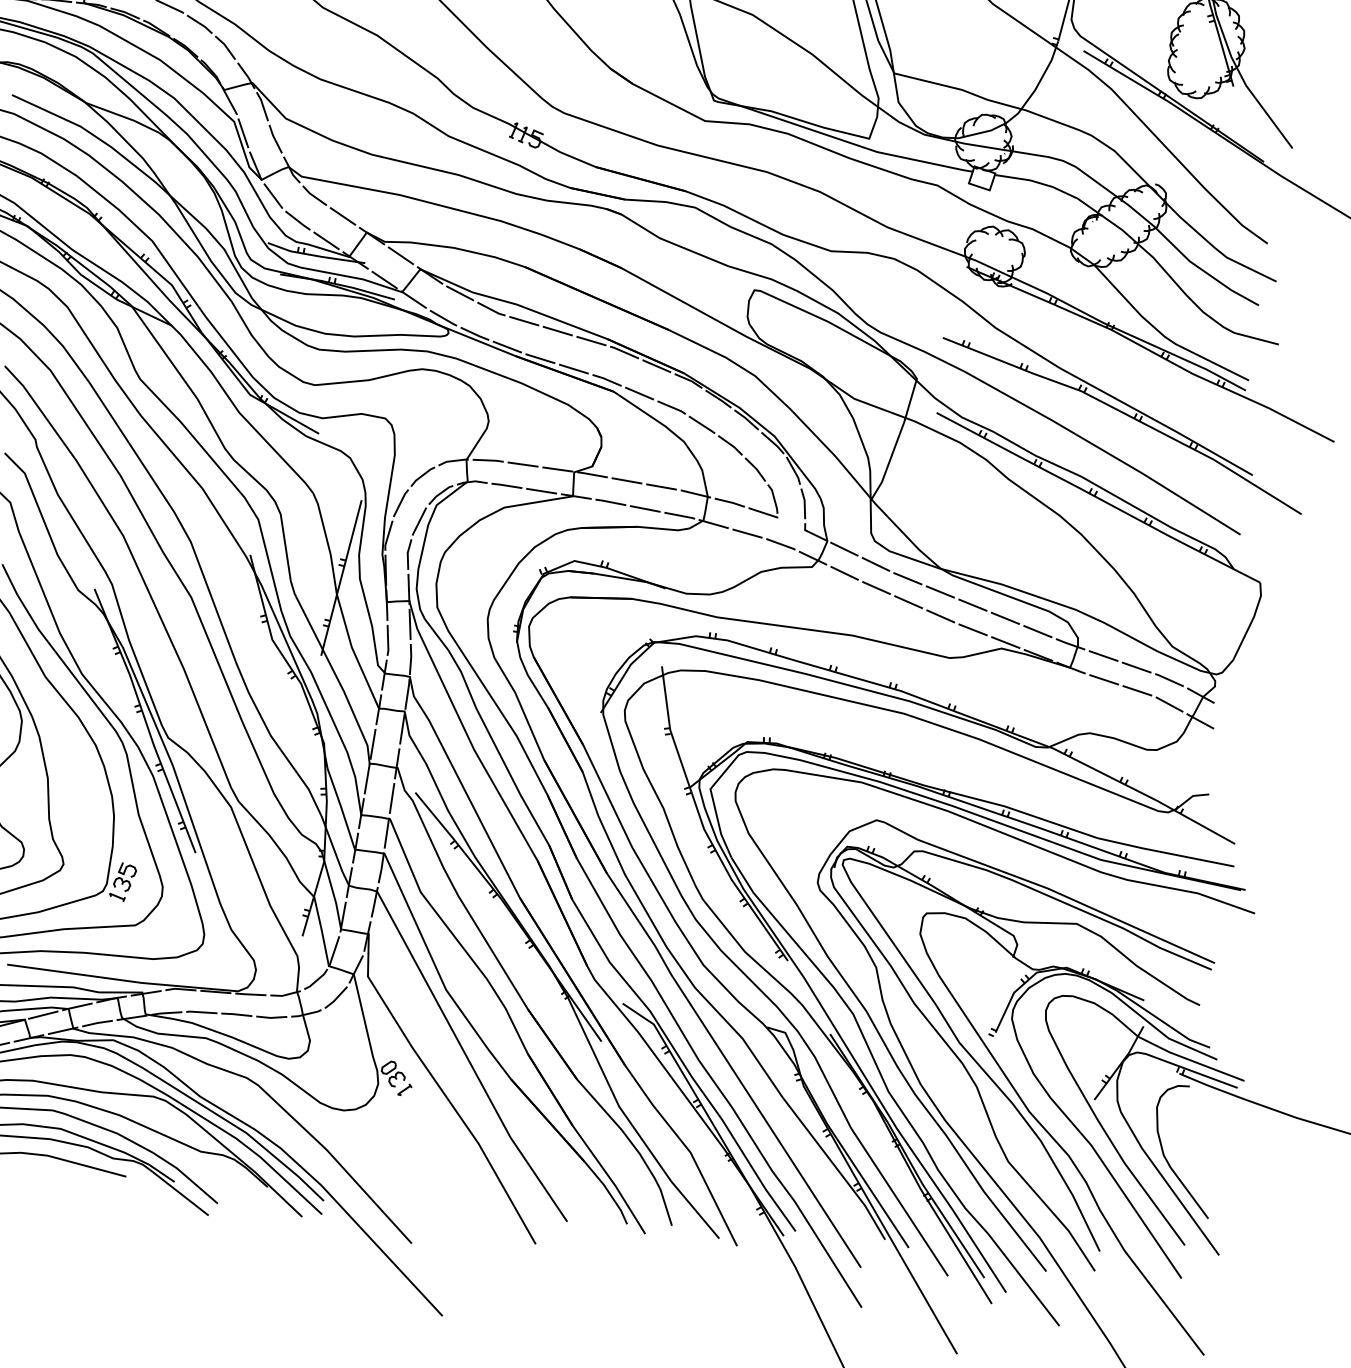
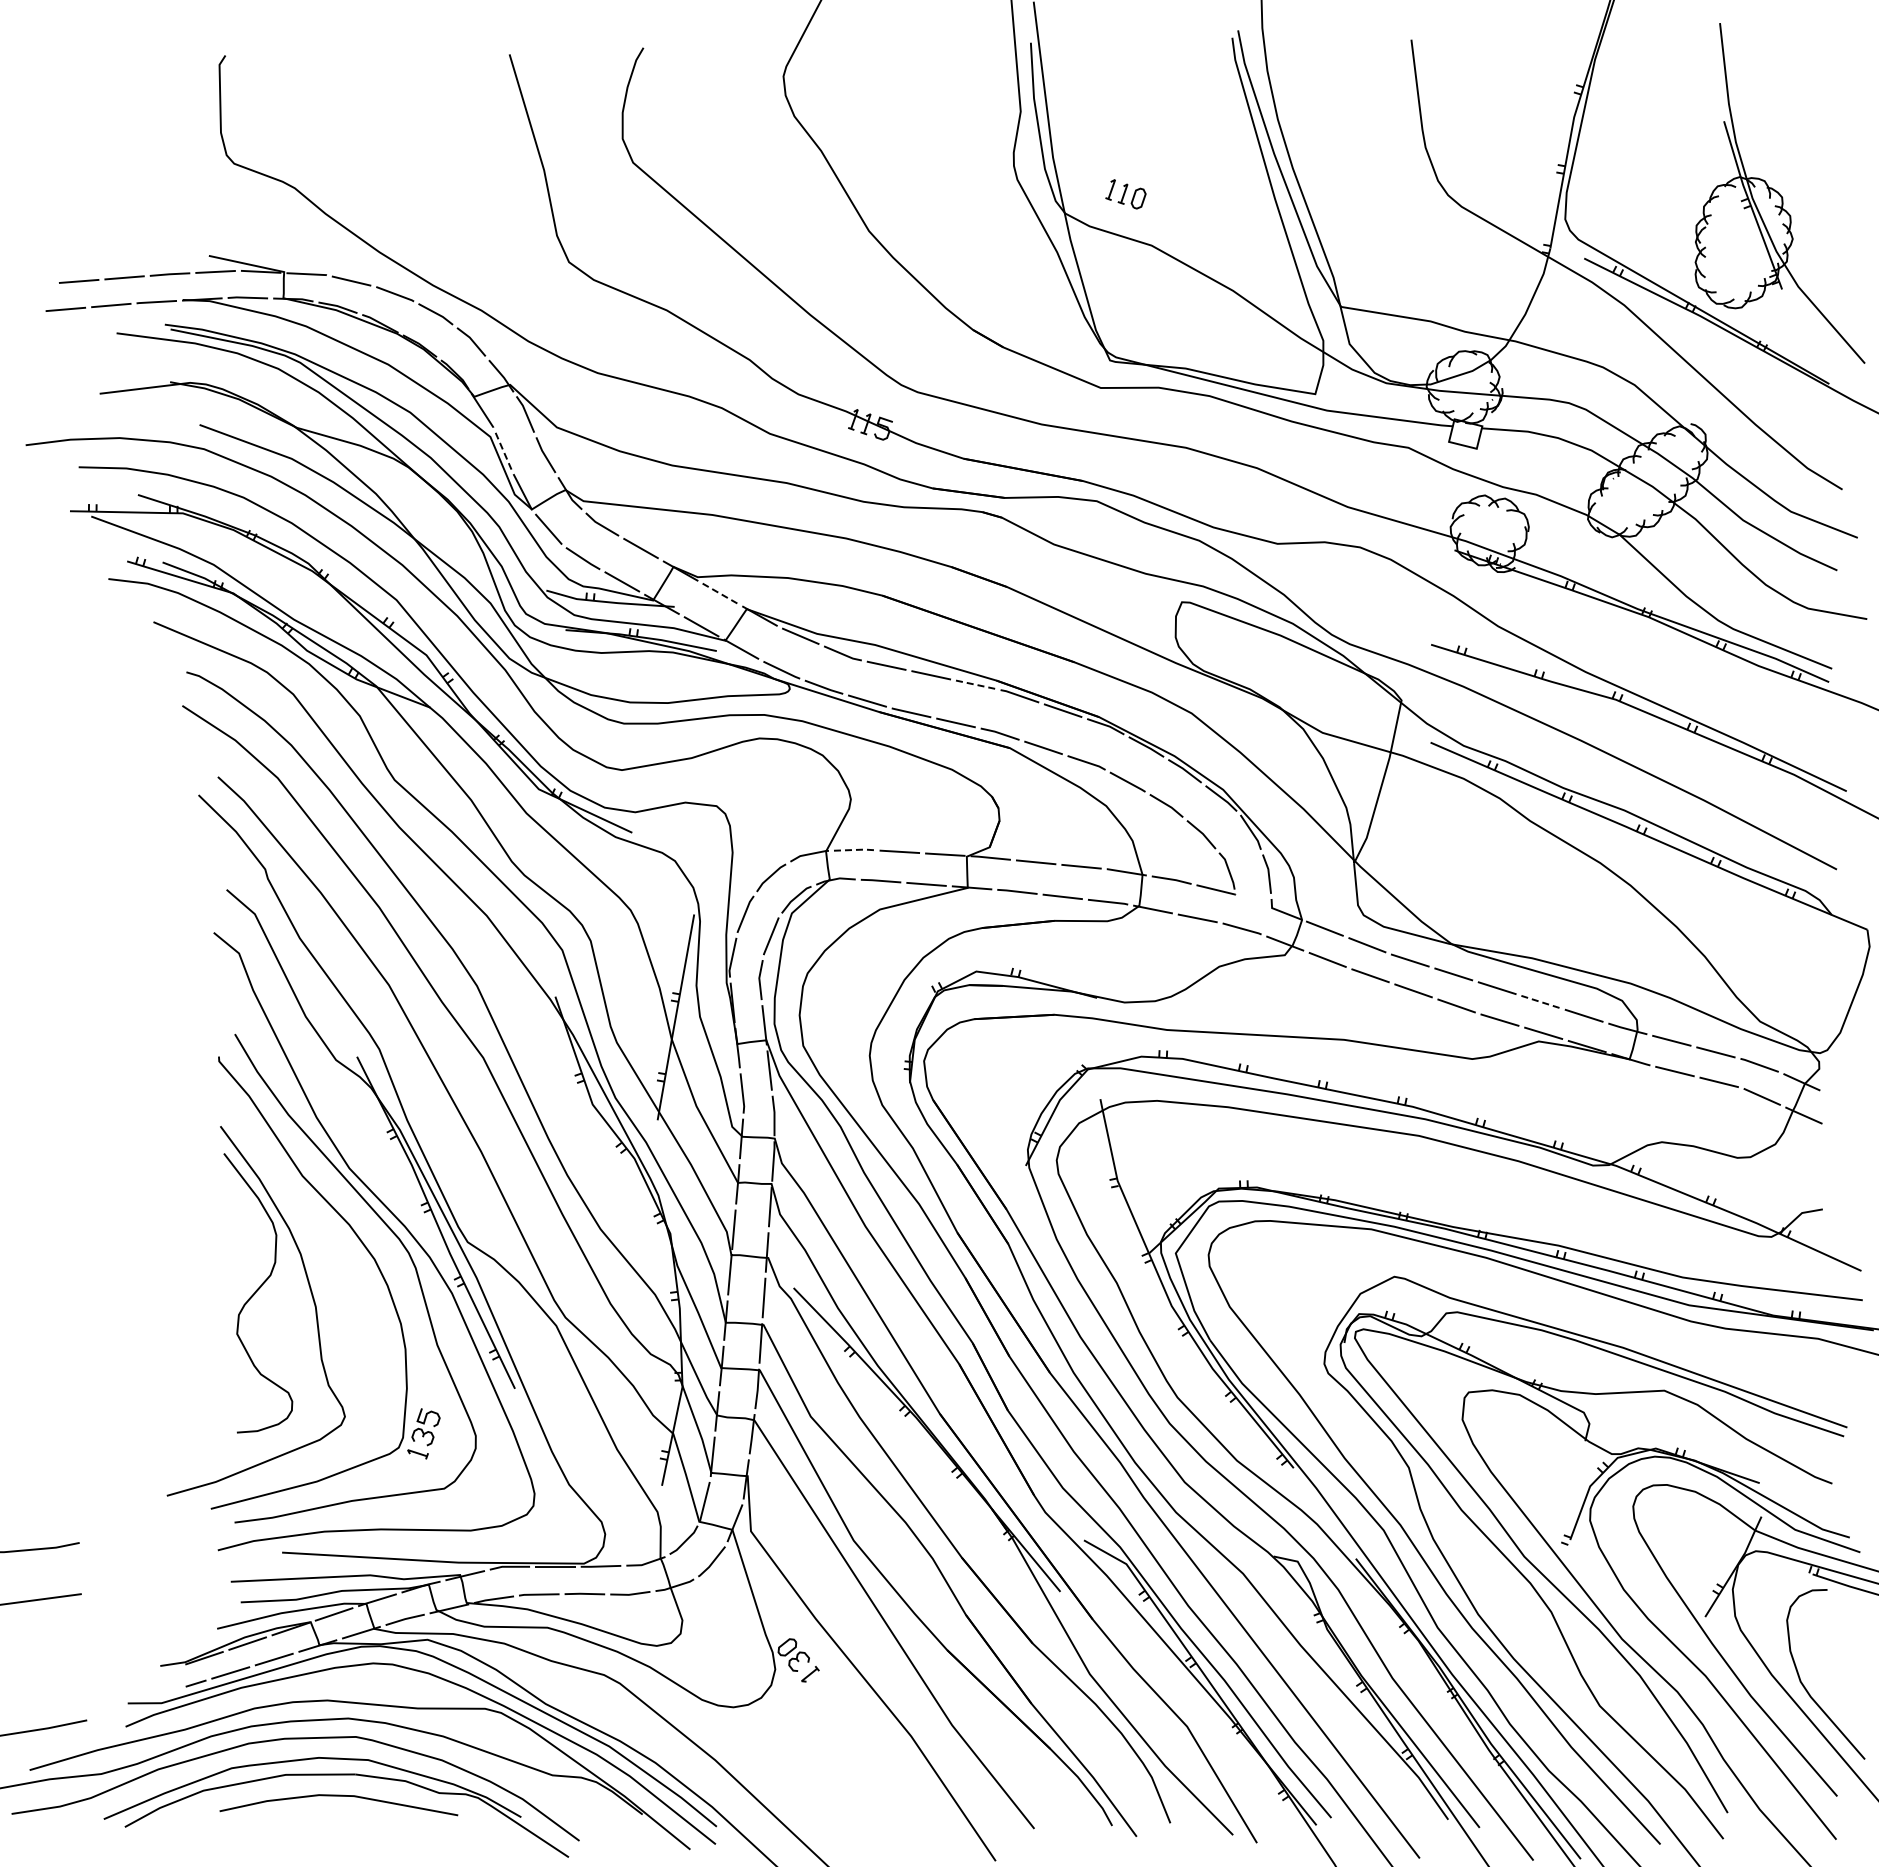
line: (243, 132) -> (503, 450), solid -> dashed
line: (401, 255) -> (720, 593), solid -> dashed
line: (591, 340) -> (976, 684), solid -> dashed
line: (488, 460) -> (854, 849), solid -> dashed
line: (1005, 618) -> (1541, 1002), solid -> dashed

